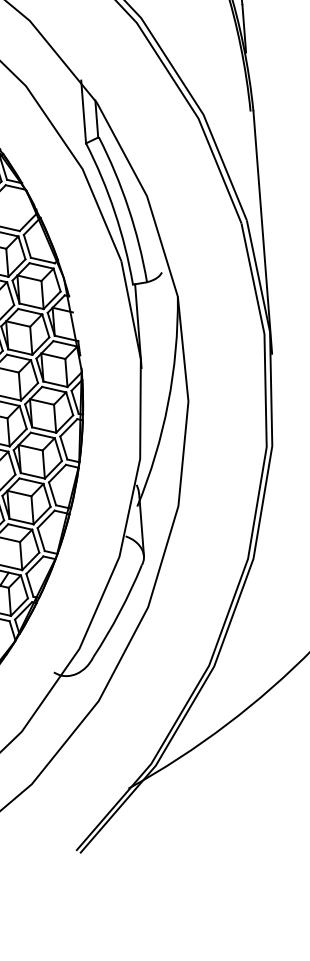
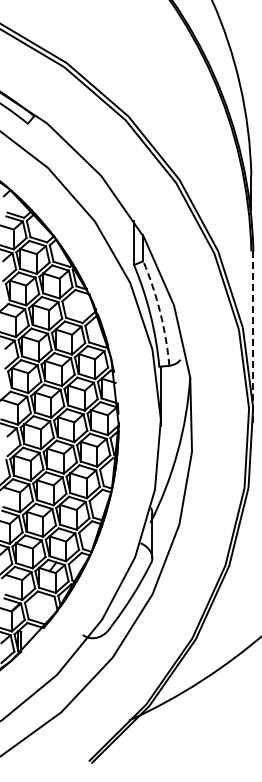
arc: (128, 207) -> (160, 312), solid -> dashed
line: (262, 233) -> (253, 337), solid -> dashed

